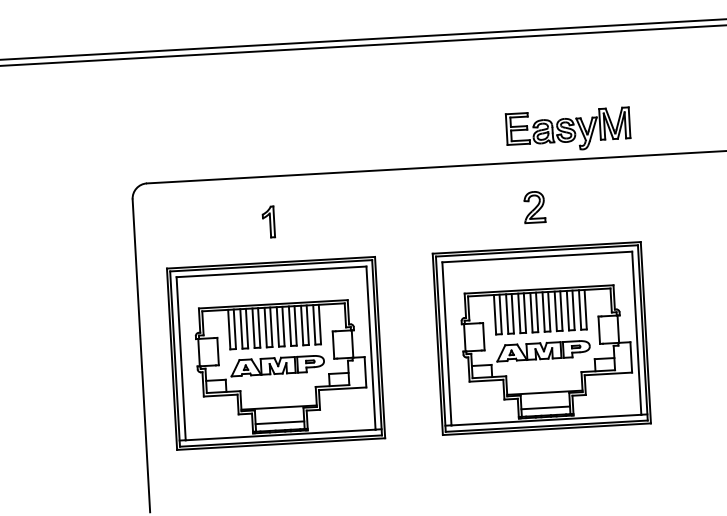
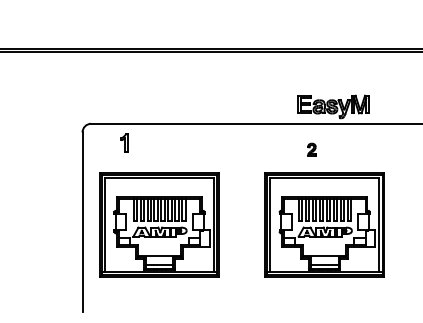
part: (533, 206) -> (311, 149), size x0.7
part: (268, 221) -> (124, 142), moved
part: (541, 337) -> (324, 224), moved

